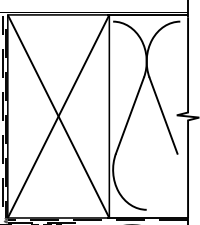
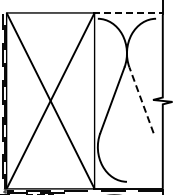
line: (148, 14) -> (128, 12), solid -> dashed
line: (163, 114) -> (141, 99), solid -> dashed

